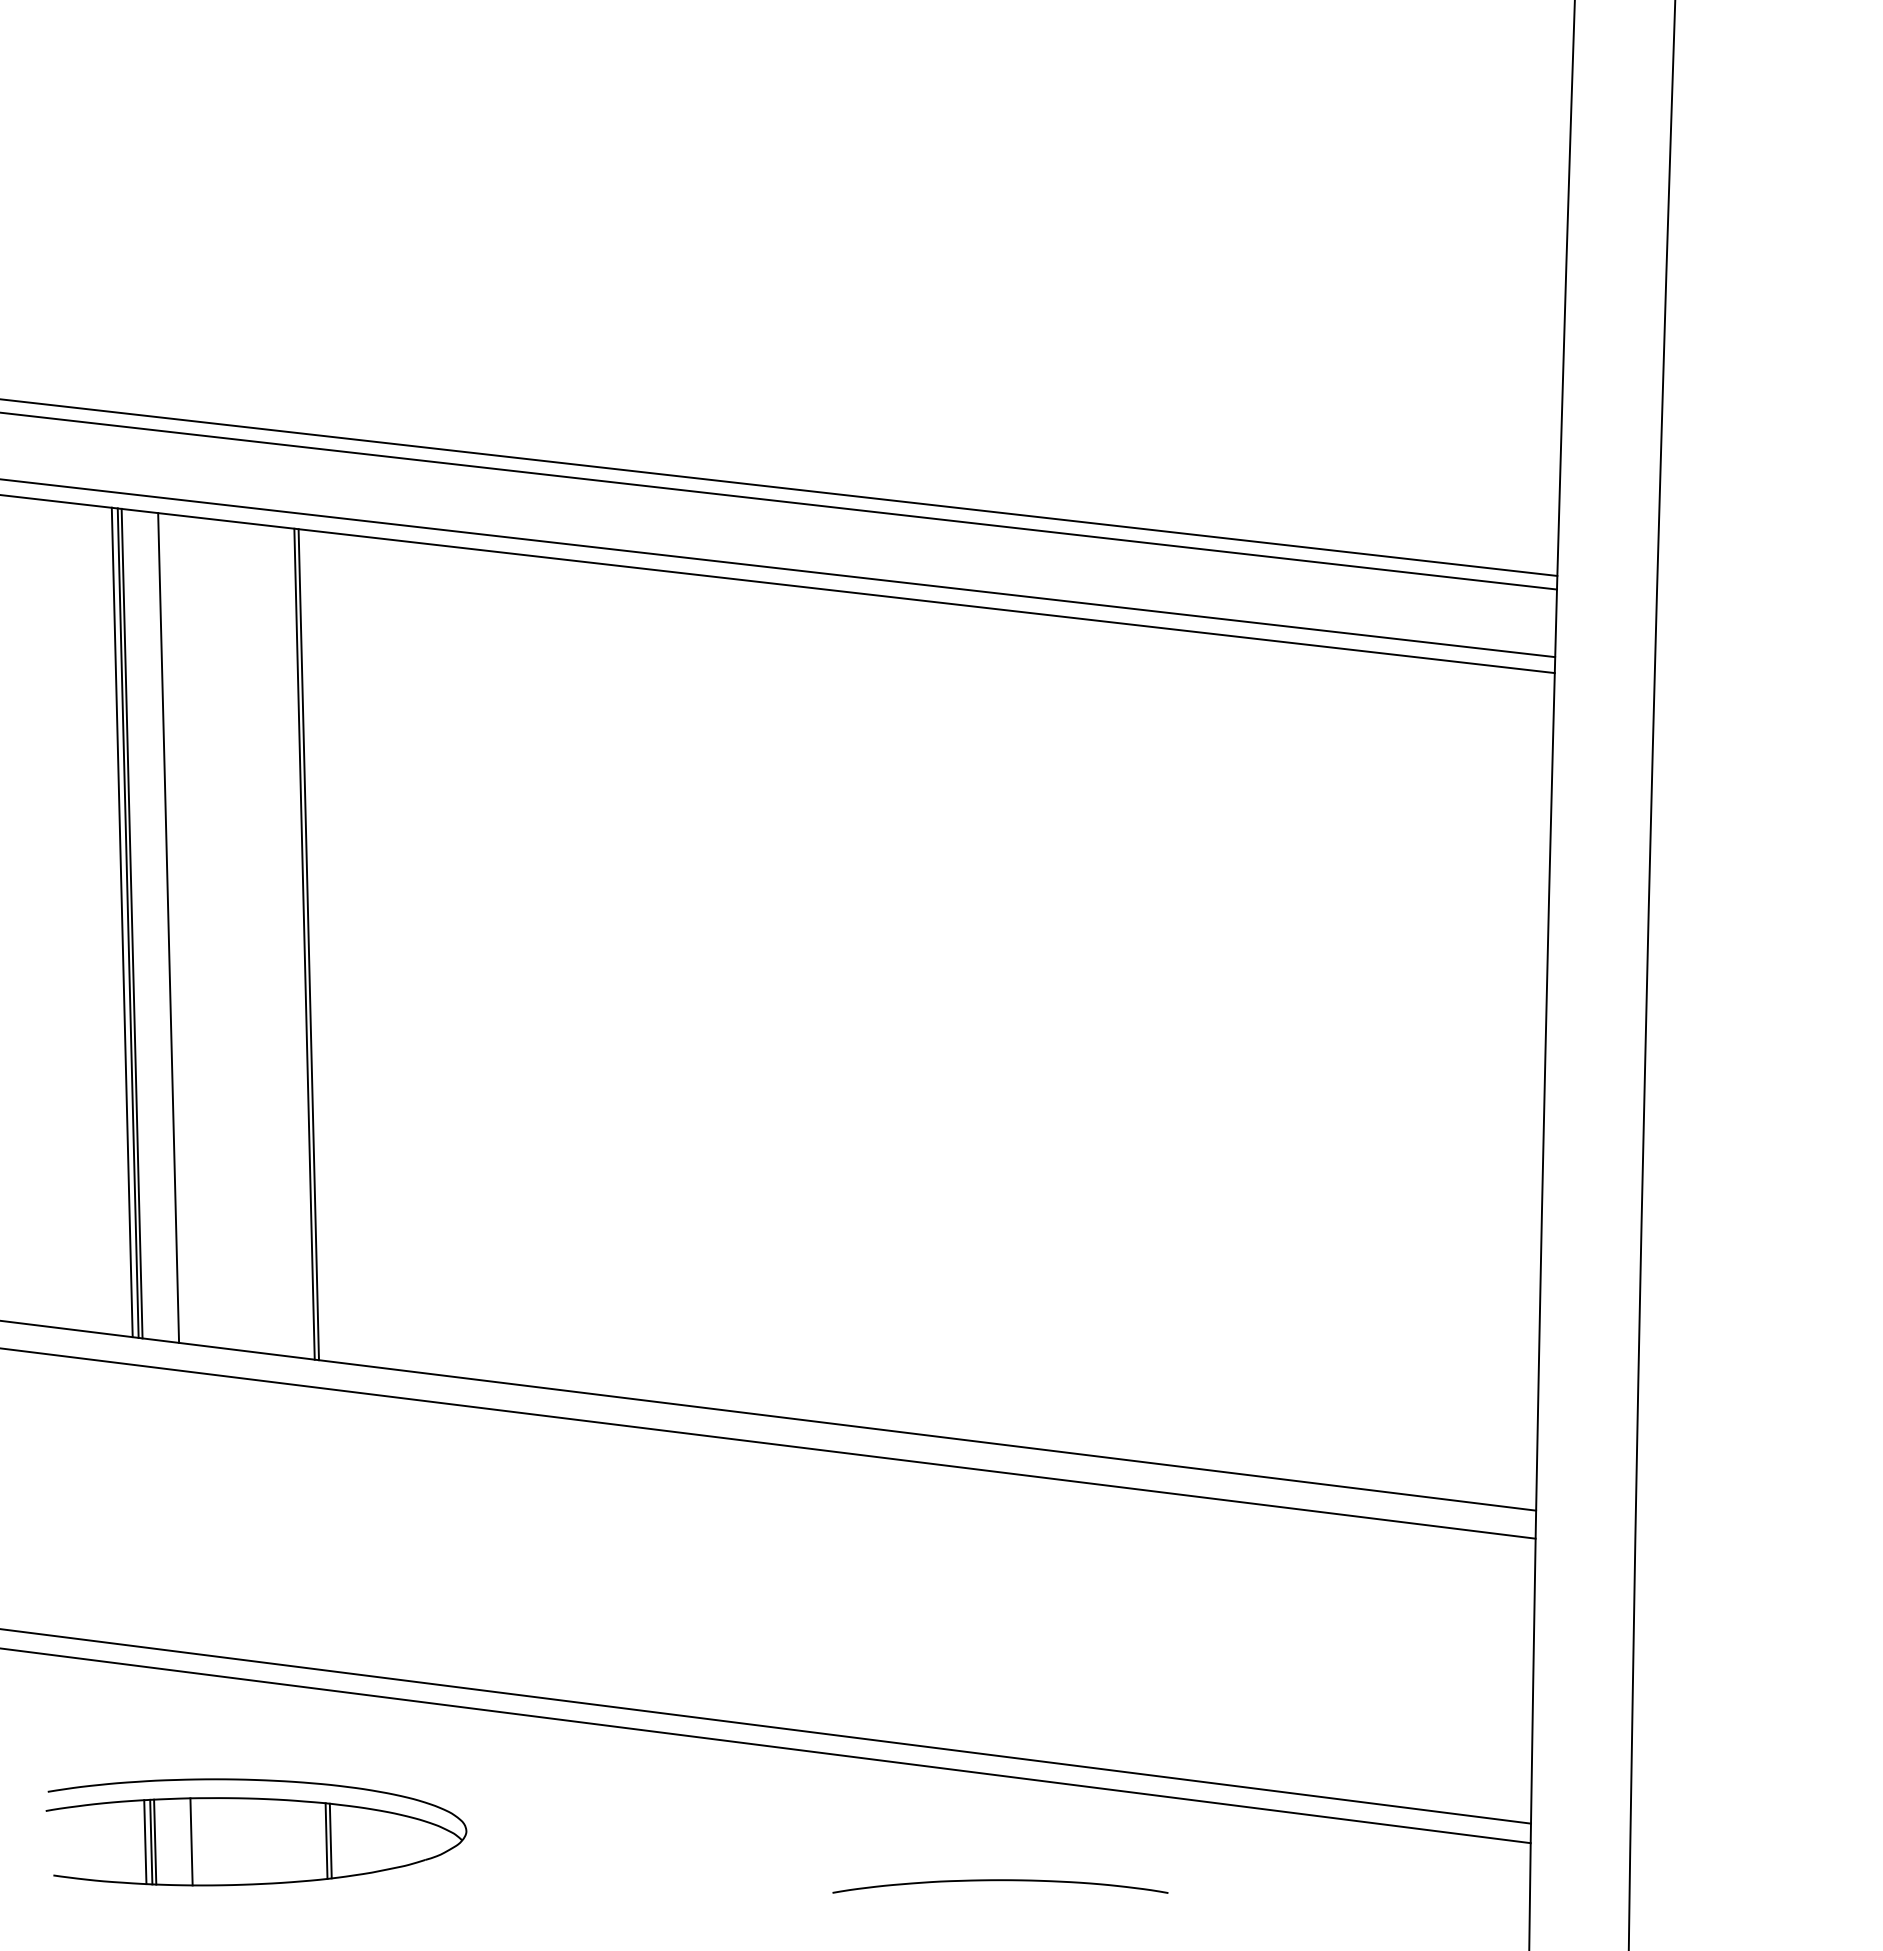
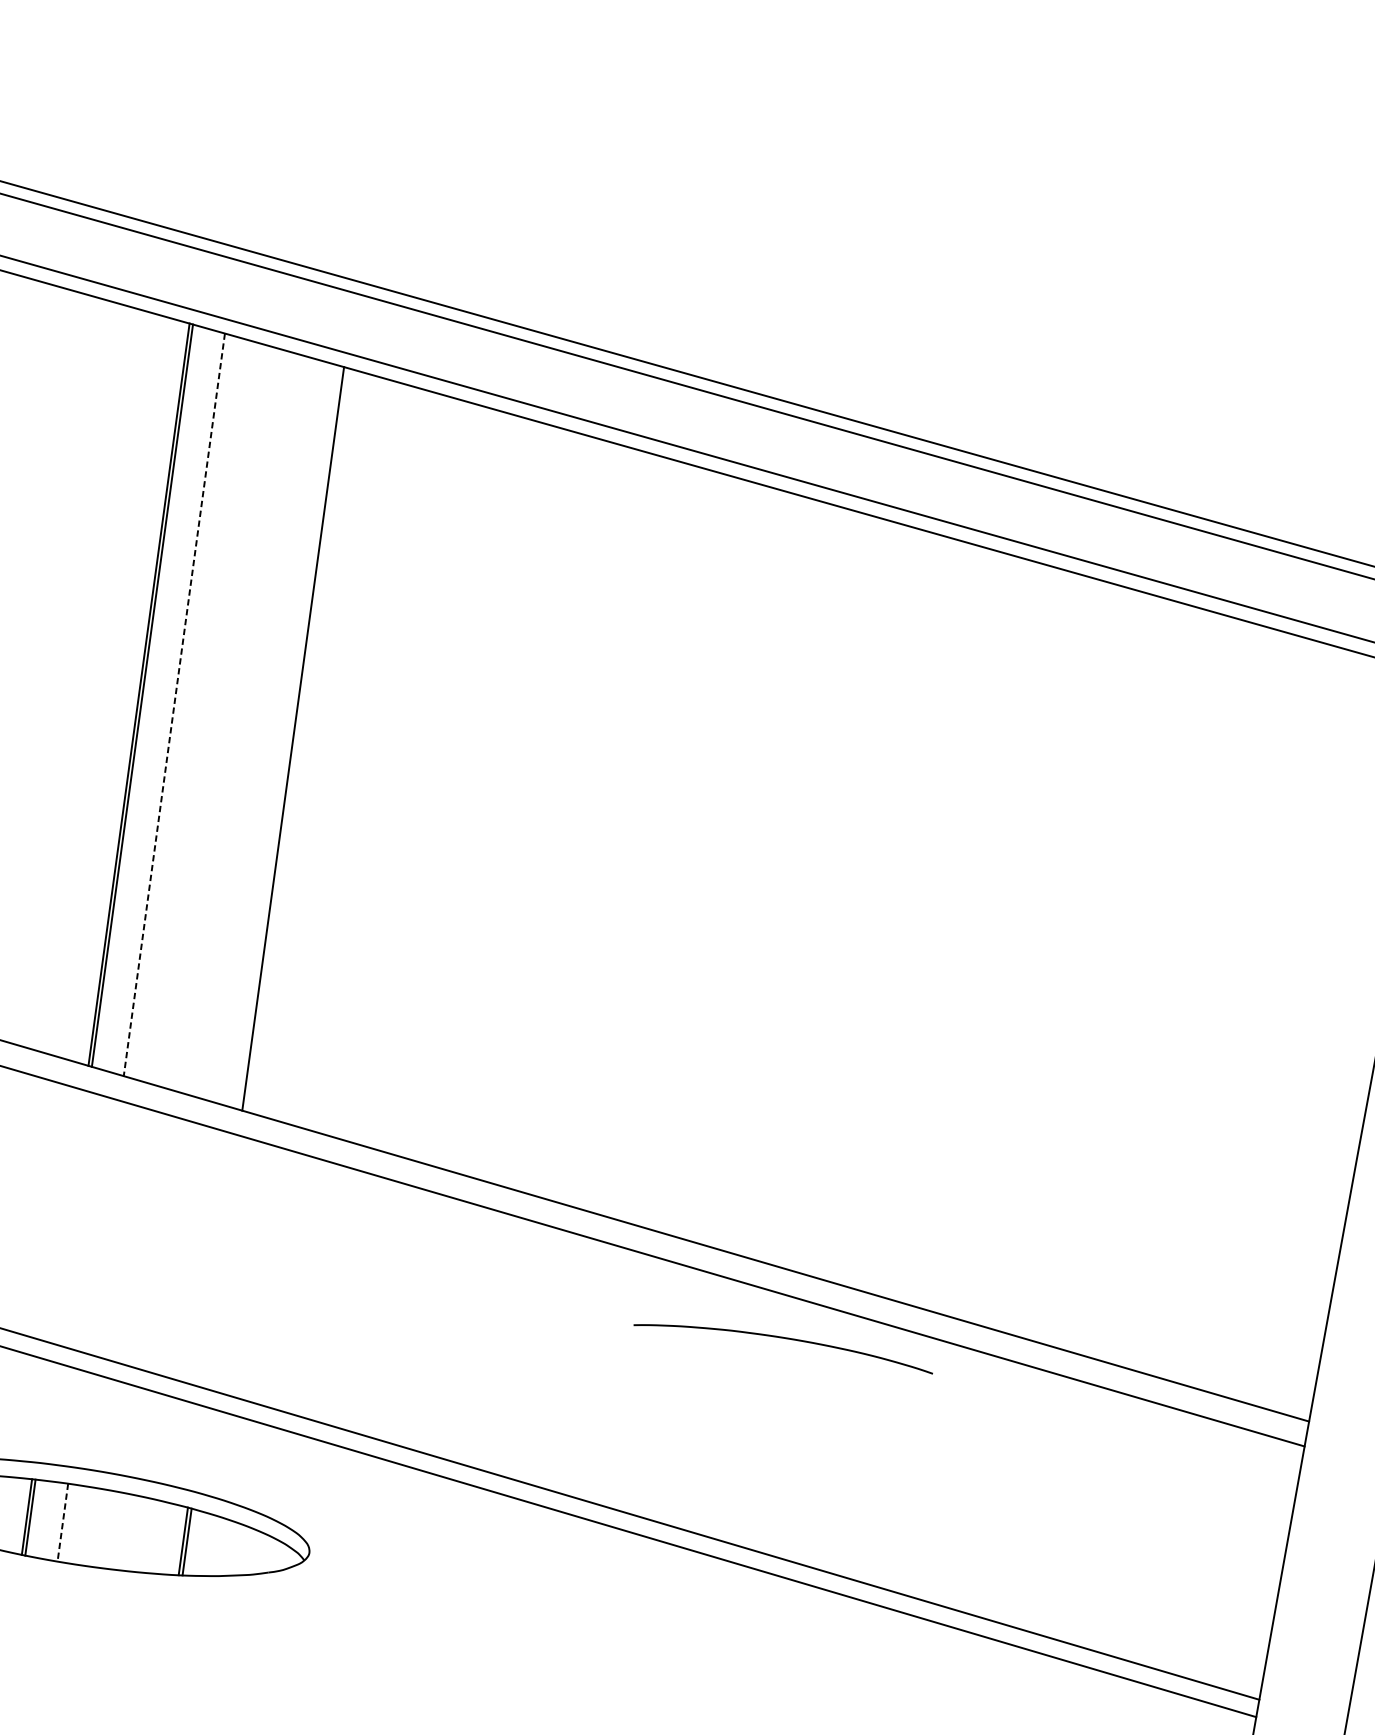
line: (121, 922) -> (133, 693), removed
line: (168, 928) -> (174, 705), solid -> dashed
line: (308, 944) -> (296, 739), removed
line: (191, 1841) -> (62, 1522), solid -> dashed
line: (145, 1842) -> (21, 1516), removed
curve: (1000, 1881) -> (784, 1339), moved

